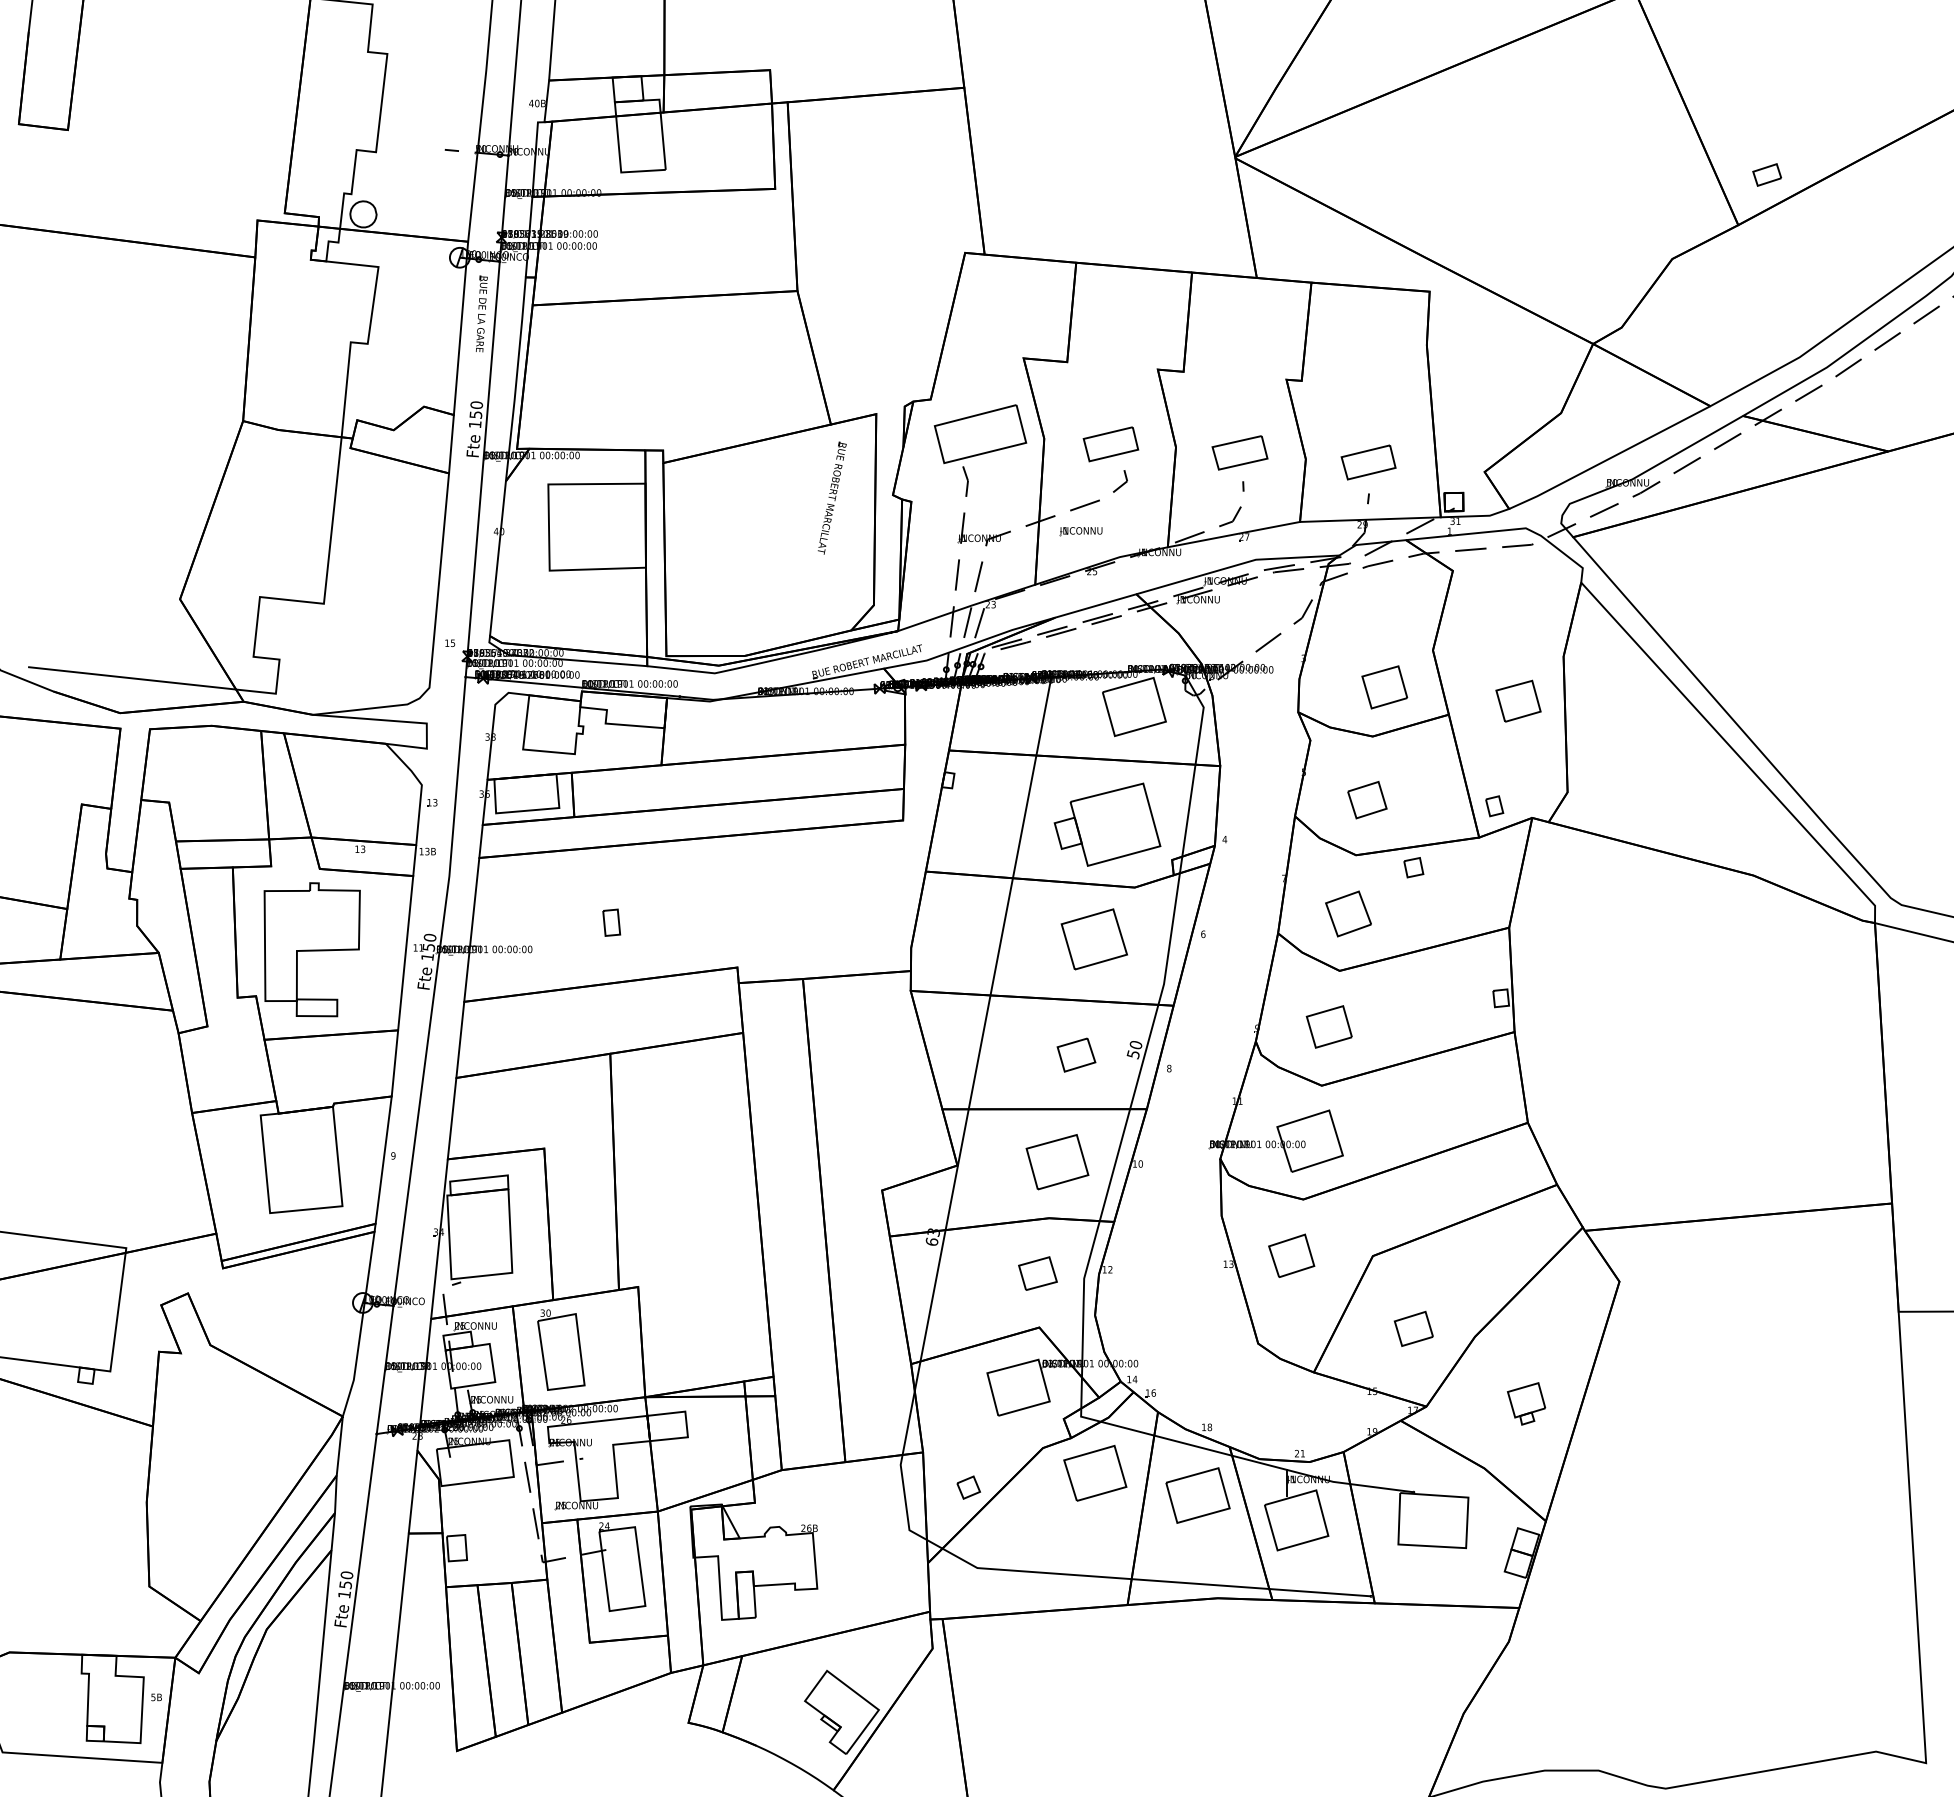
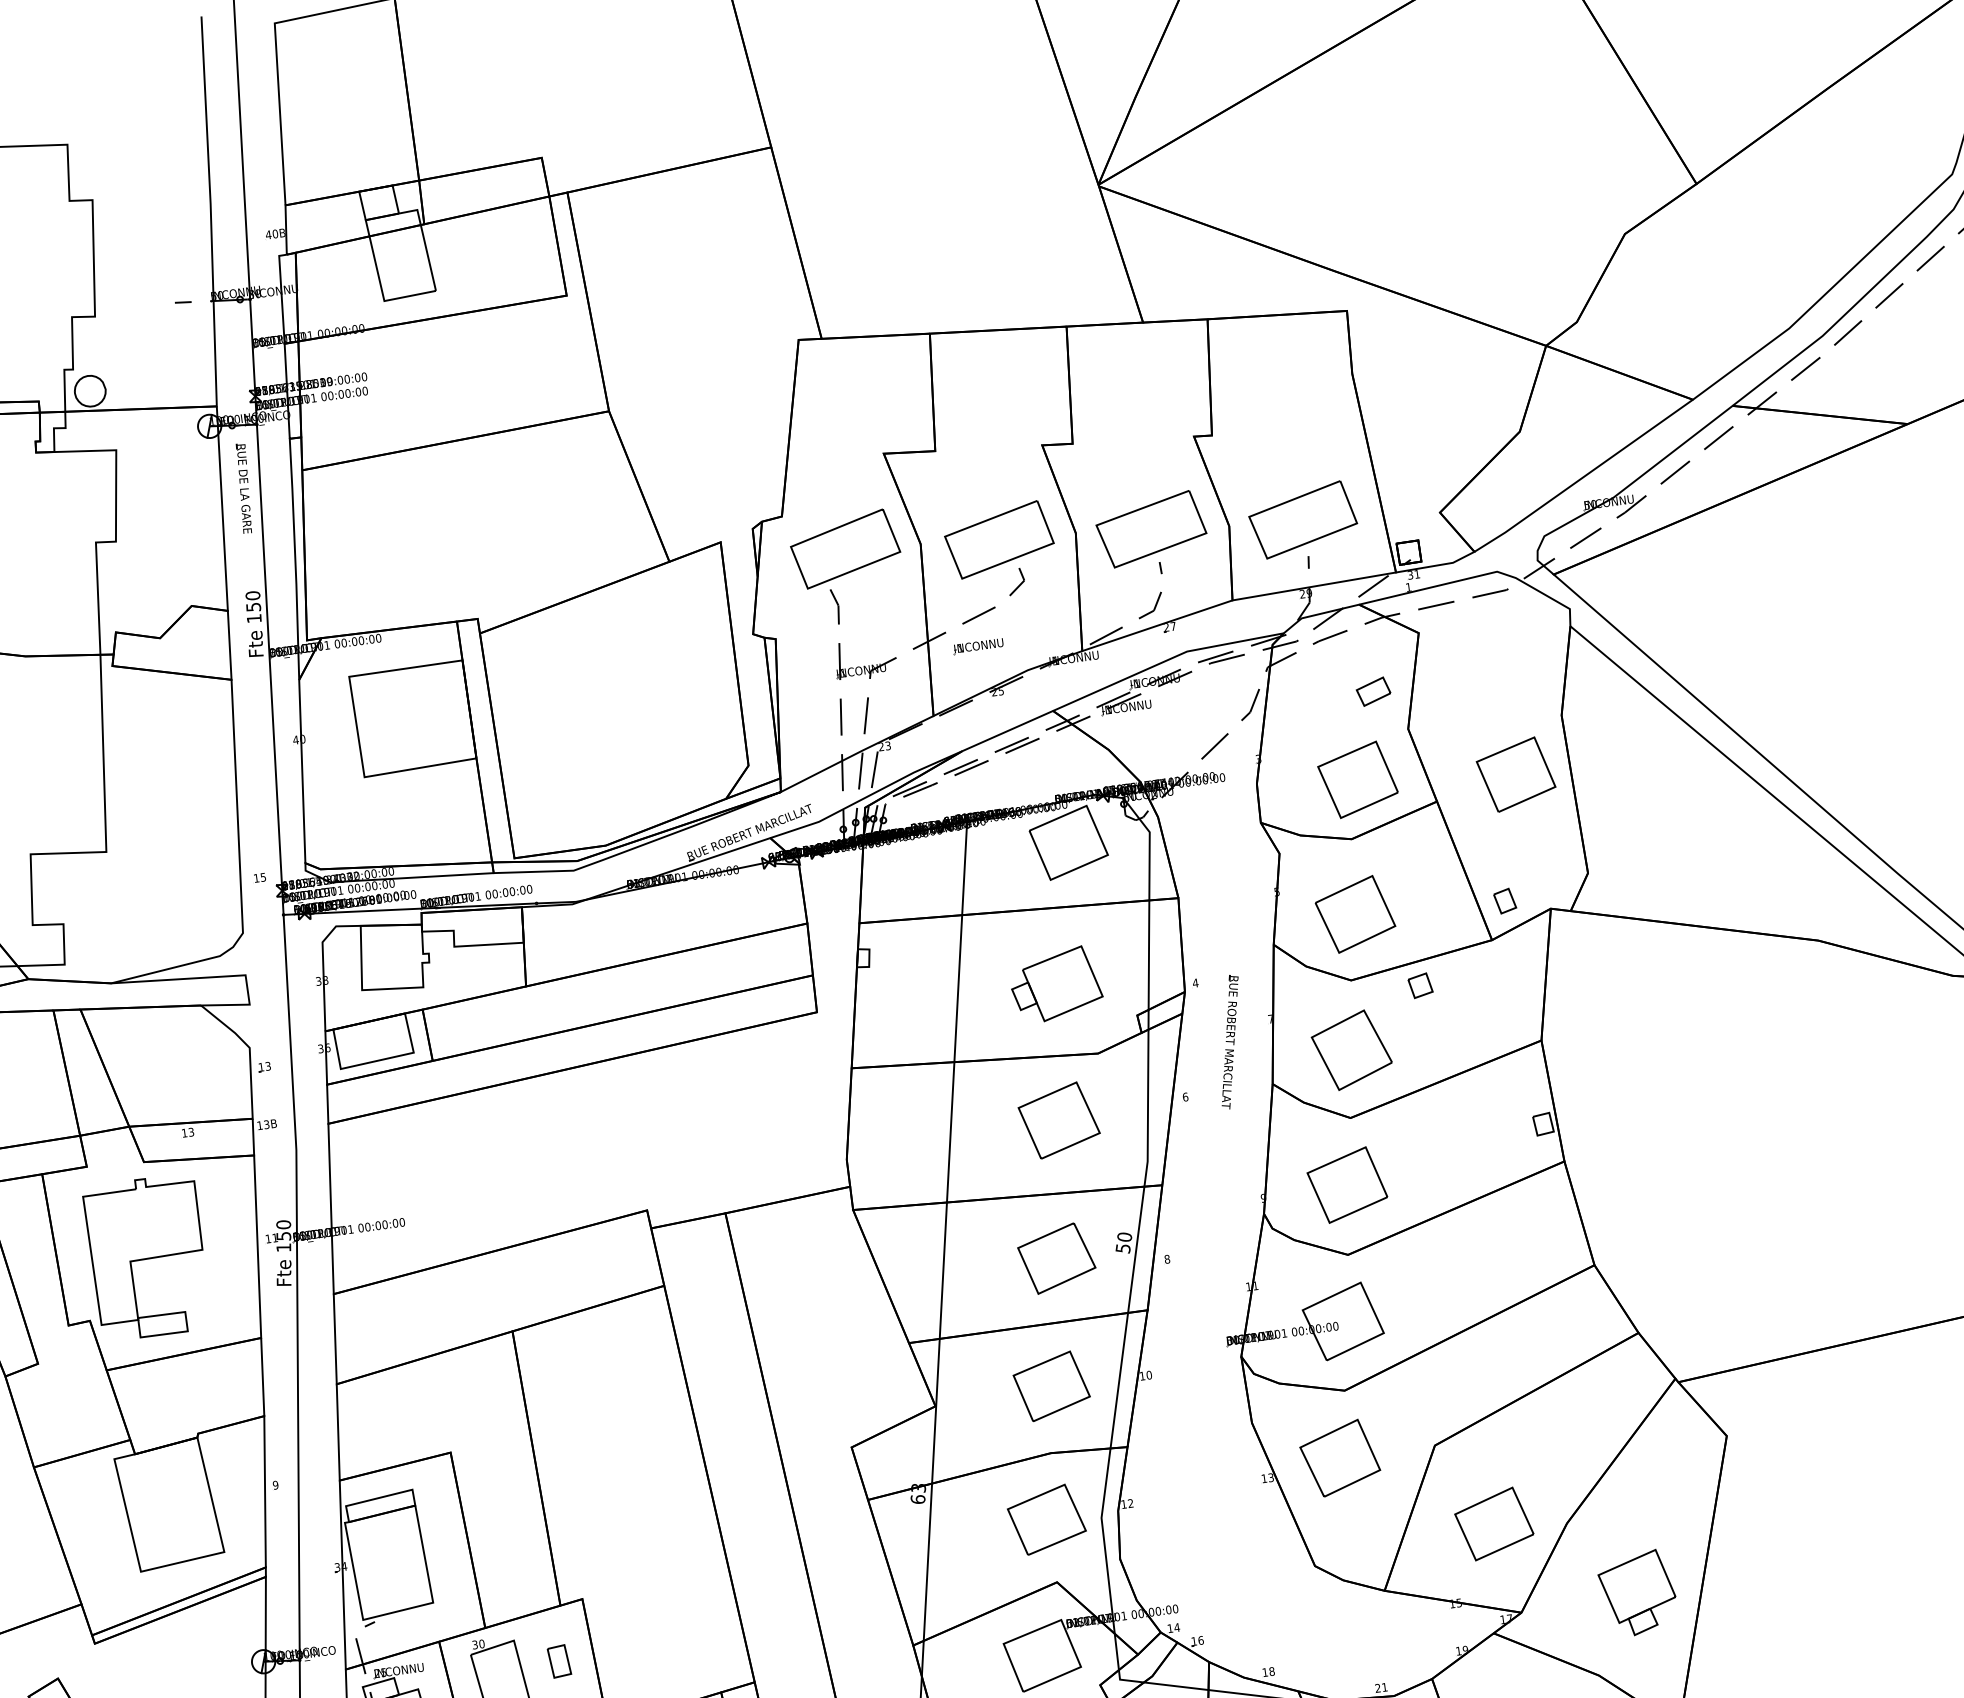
part: (1767, 174) -> (1373, 691), moved
part: (1110, 444) -> (998, 540), size x1.67
part: (1239, 452) -> (1150, 529), size x1.67
part: (1368, 462) -> (1302, 520), size x1.67
part: (831, 497) -> (1229, 1041), moved
part: (1384, 687) -> (1357, 780), size x1.43
part: (1518, 701) -> (1516, 775), size x1.43
part: (1367, 799) -> (1355, 913), size x1.67
part: (1107, 824) -> (1056, 984), size x0.71
part: (1348, 913) -> (1351, 1049), size x1.43
part: (611, 922) -> (559, 1661), moved
part: (1329, 1026) -> (1347, 1184), size x1.43
part: (1076, 1054) -> (1056, 1257), size x1.67
part: (1291, 1255) -> (1339, 1457), size x1.43
part: (1037, 1273) -> (1046, 1519), size x1.67
part: (1413, 1328) -> (1493, 1523), size x1.67
part: (1526, 1403) -> (1637, 1593), size x1.67

